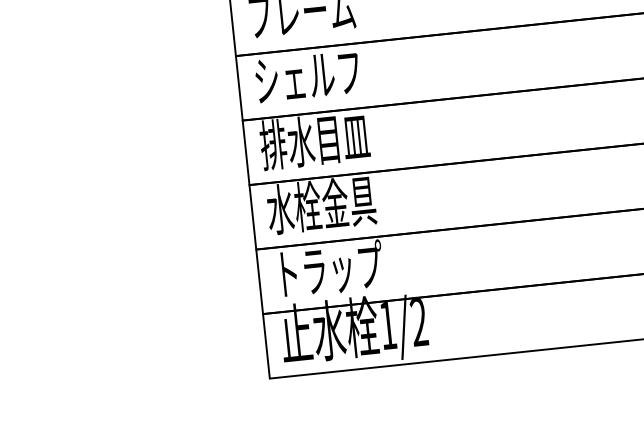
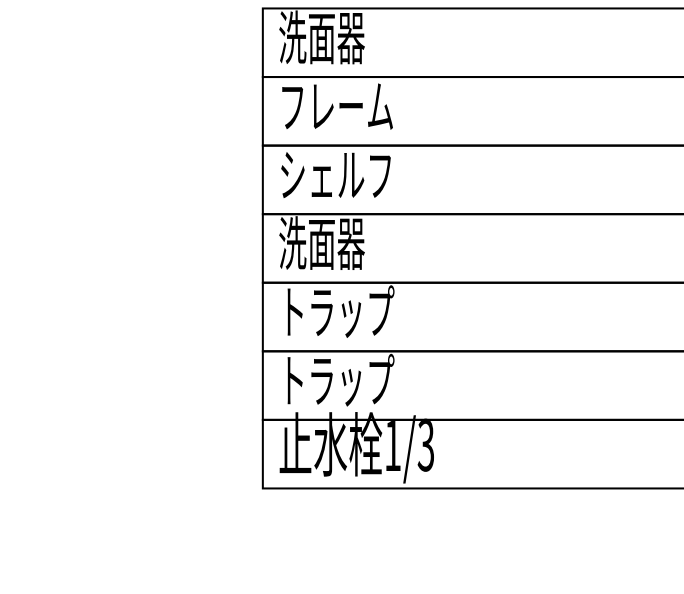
text: (314, 139) -> (336, 242), 排水目皿 -> 洗面器
text: (321, 204) -> (336, 311), 水栓金具 -> トラップ
text: (418, 323) -> (425, 446), 1/2 -> 1/3

